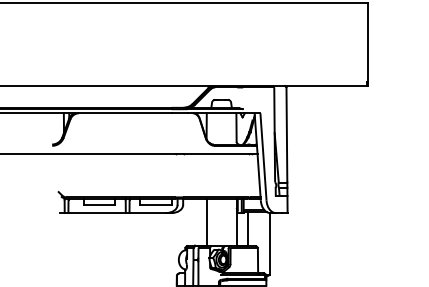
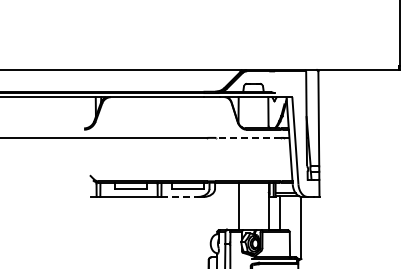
line: (216, 154) -> (248, 138), solid -> dashed
line: (148, 213) -> (180, 197), solid -> dashed

